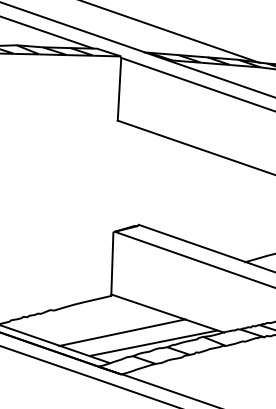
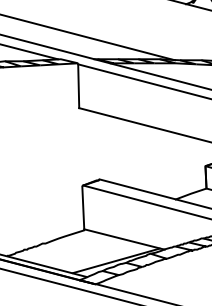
line: (121, 331) -> (93, 254), removed

